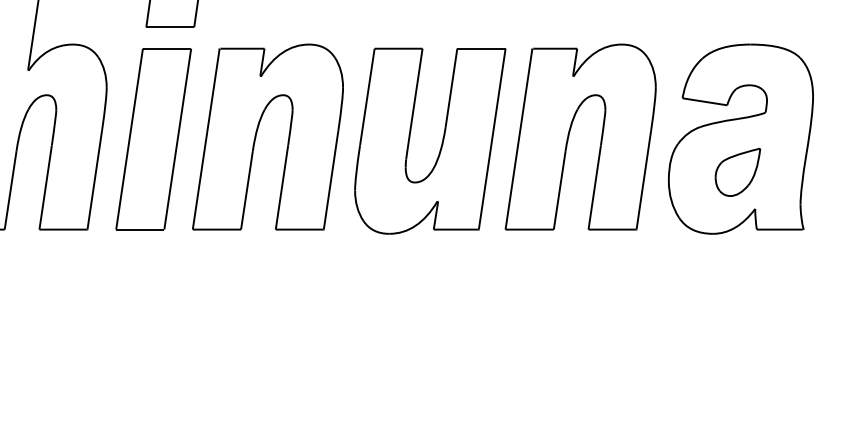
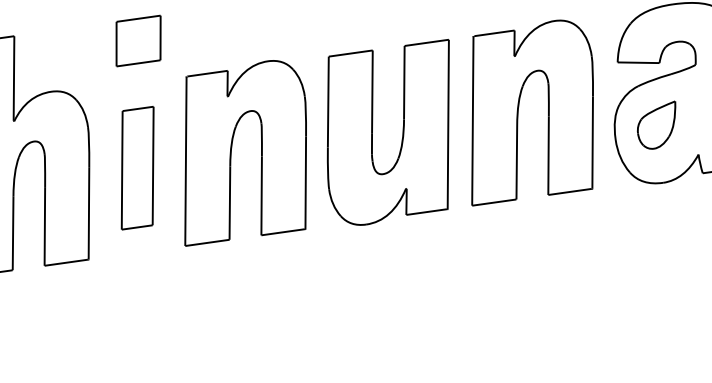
part: (153, 139) -> (137, 168), size x0.7
part: (737, 171) -> (657, 125), moved

